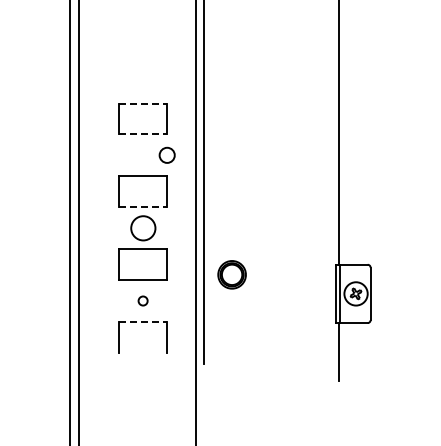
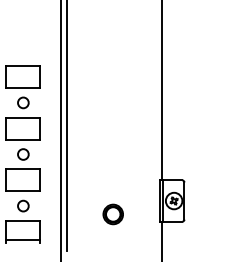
line: (143, 103) -> (23, 66), dashed -> solid
line: (143, 134) -> (23, 88), dashed -> solid
circle: (166, 154) -> (22, 102), moved
line: (143, 207) -> (23, 139), dashed -> solid
circle: (142, 227) -> (22, 154), size x0.62
part: (231, 274) -> (112, 214), moved
circle: (142, 300) -> (22, 205), size x1.67
line: (143, 322) -> (23, 221), dashed -> solid
line: (143, 349) -> (23, 240), added

